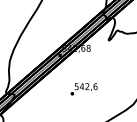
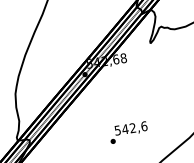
text: (83, 89) -> (127, 132), moved

